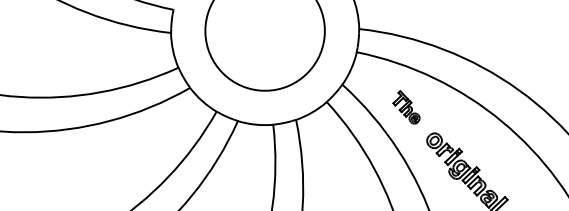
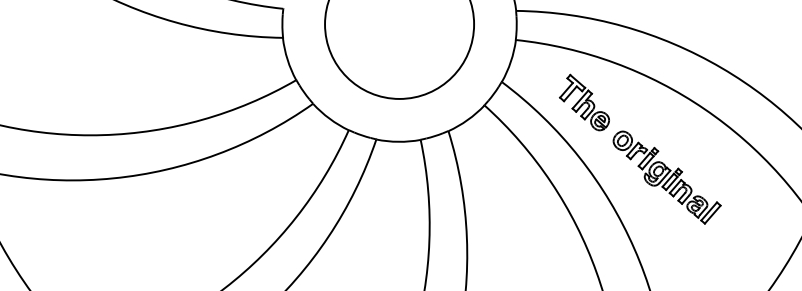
part: (406, 107) -> (584, 102), size x1.43

